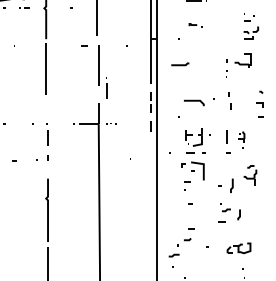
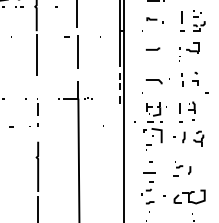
part: (194, 25) -> (154, 20), size x1.67
part: (230, 26) -> (182, 21), added
line: (179, 64) -> (152, 49), moved
line: (106, 87) -> (84, 69), removed
part: (260, 98) -> (195, 78), moved
part: (241, 139) -> (191, 110), size x1.43
part: (226, 185) -> (179, 137), moved
line: (188, 217) -> (149, 172), added
part: (238, 247) -> (189, 196), size x1.67
part: (173, 260) -> (149, 206), moved

